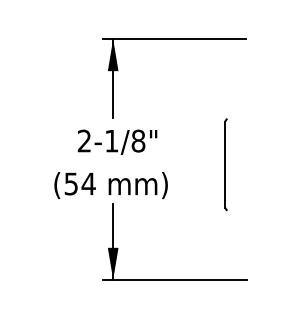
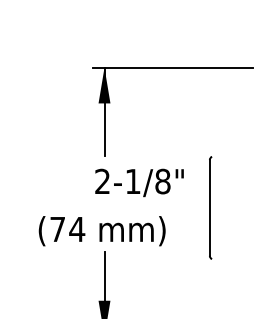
text: (117, 141) -> (139, 182), moved
part: (225, 164) -> (209, 207), moved
text: (70, 184) -> (56, 230), (54 -> (74

